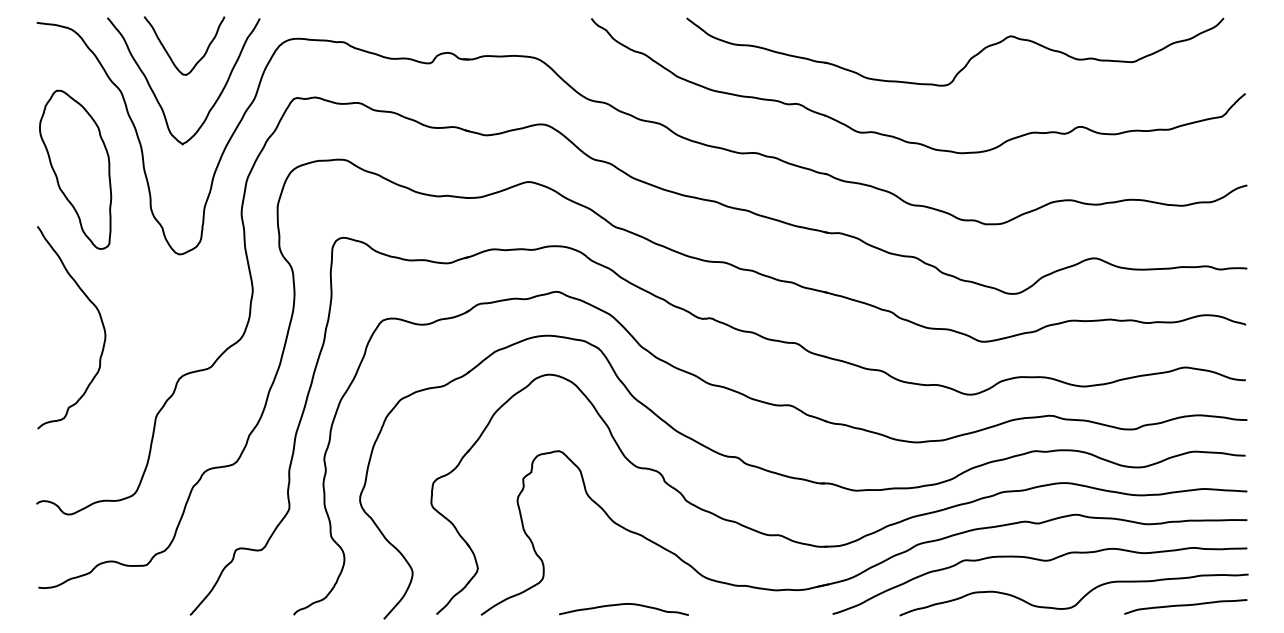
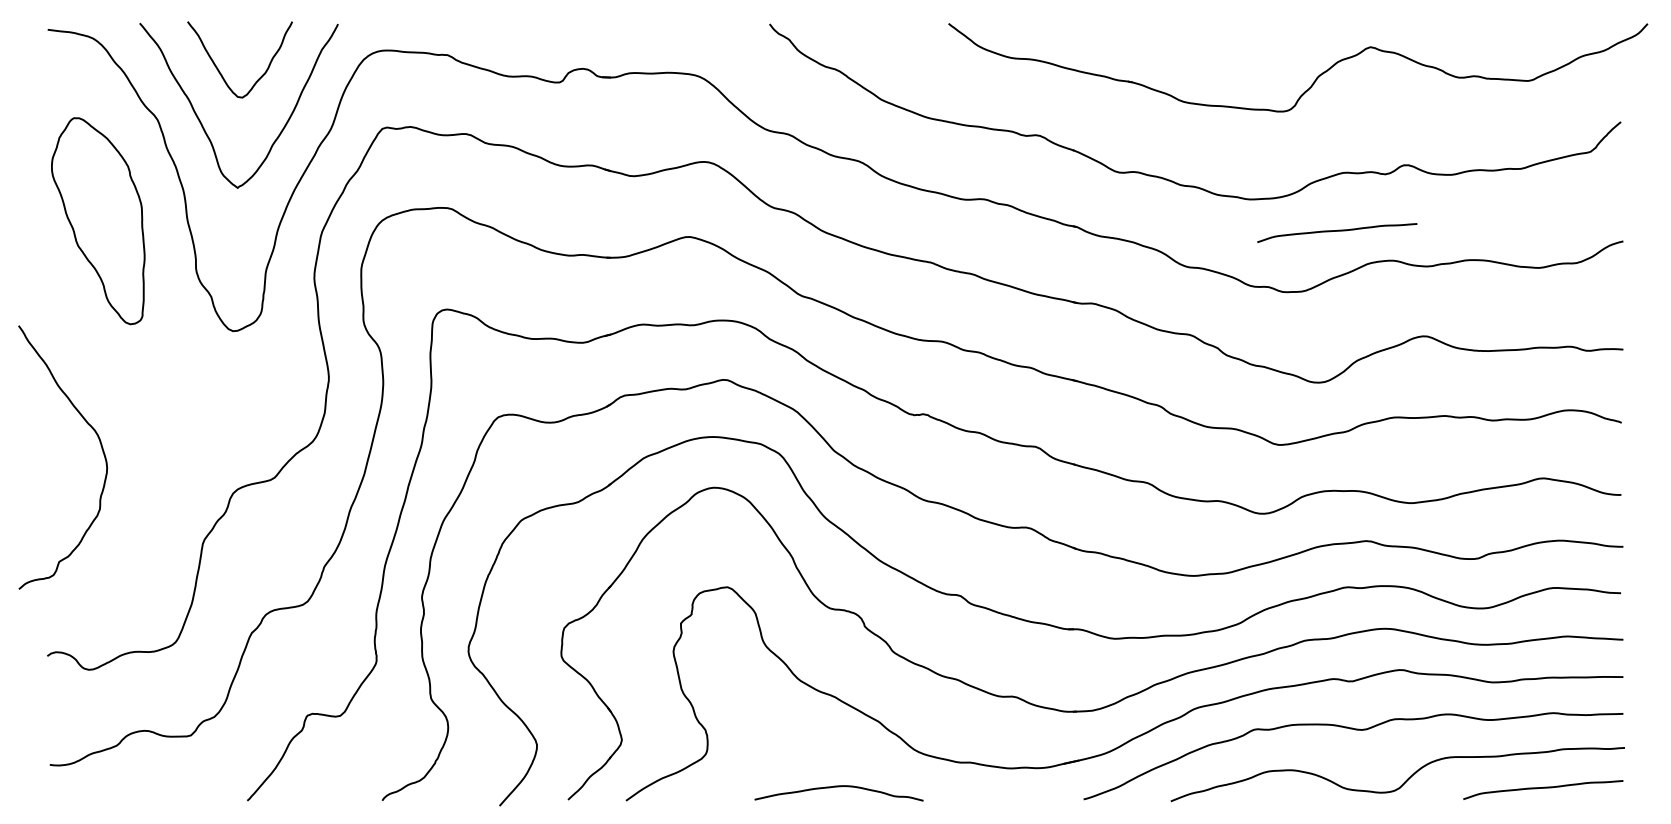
part: (968, 60) -> (1315, 78), moved
curve: (1027, 177) -> (1337, 231), added
curve: (101, 321) -> (101, 449), moved
curve: (623, 604) -> (838, 787), moved

